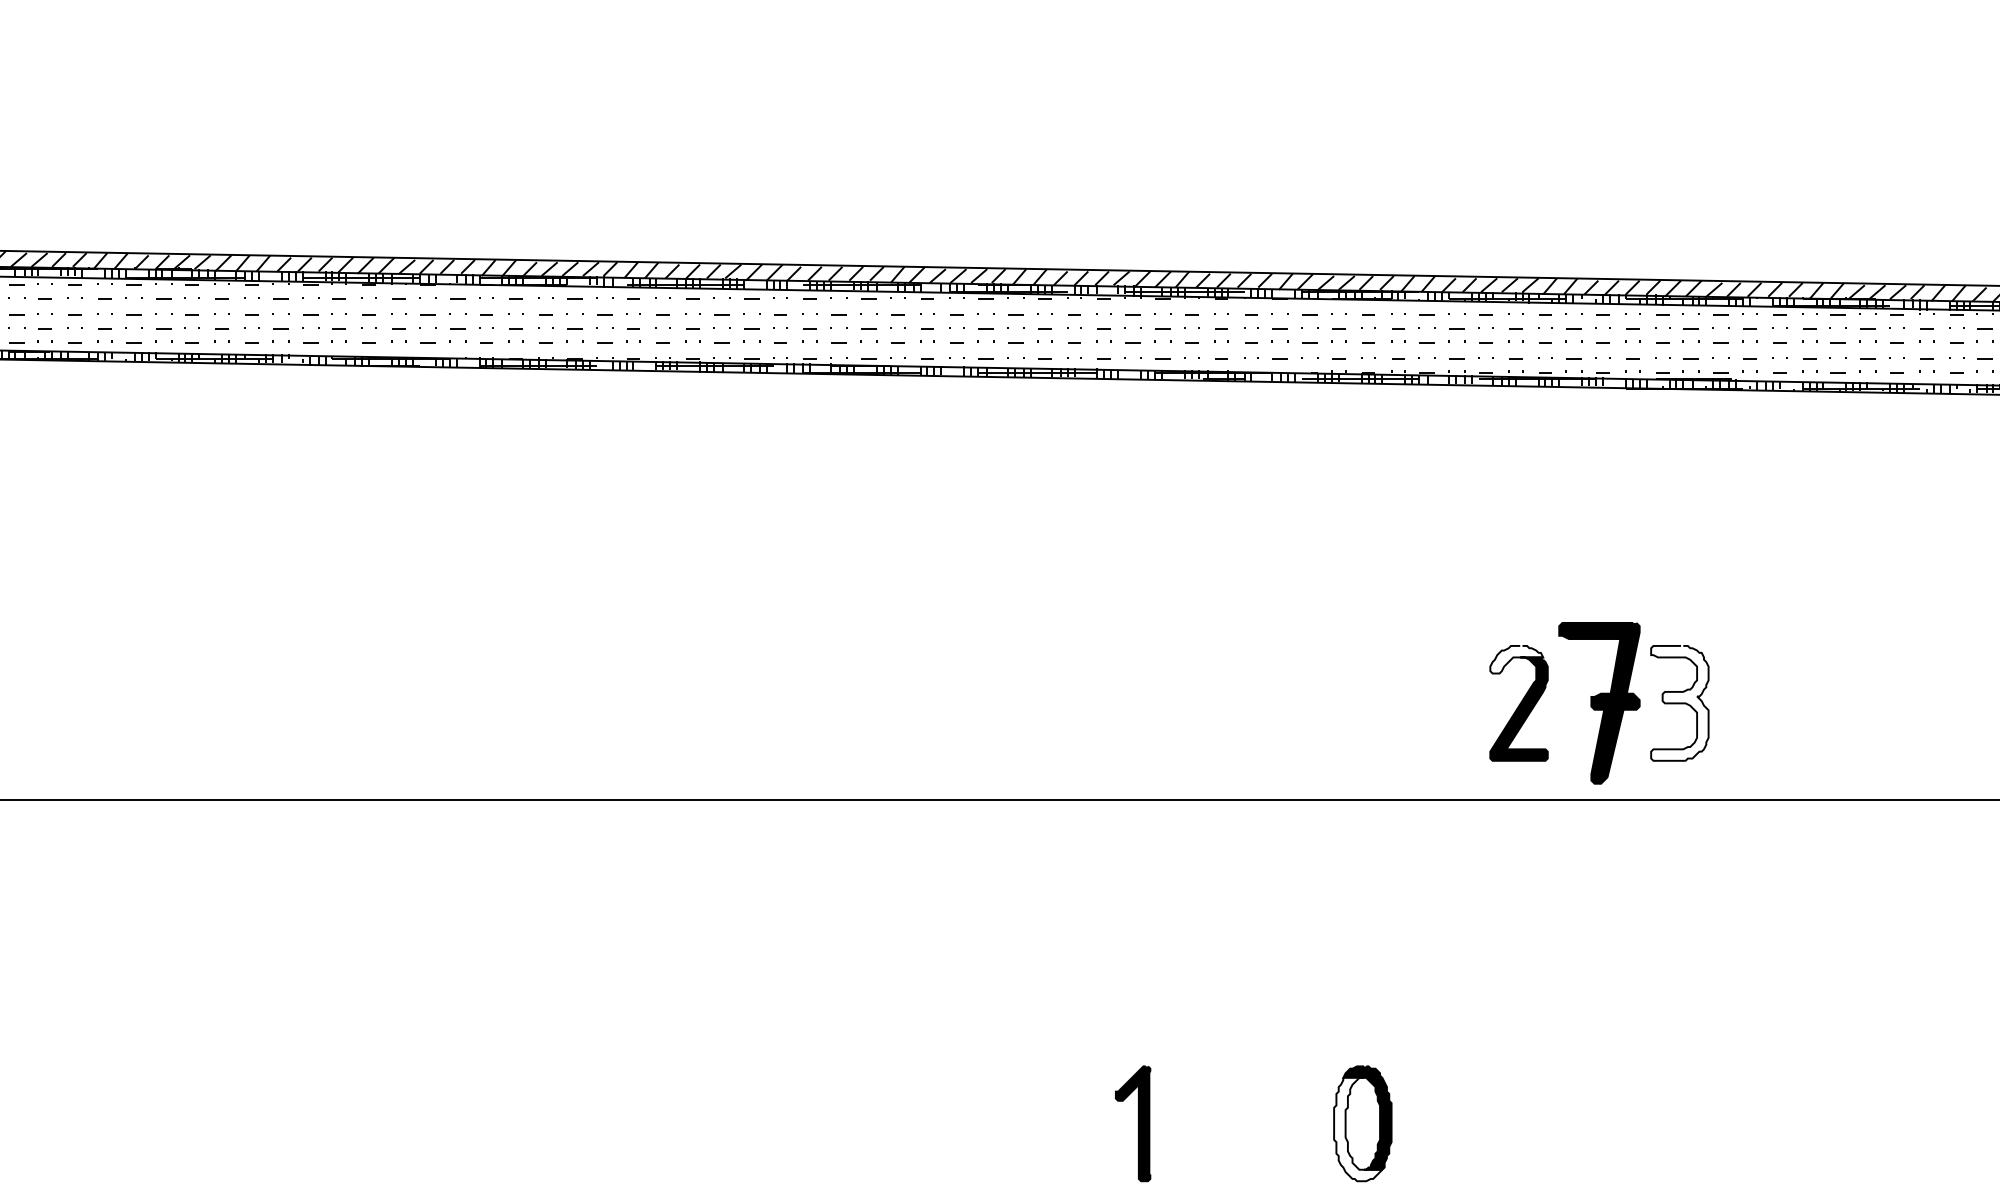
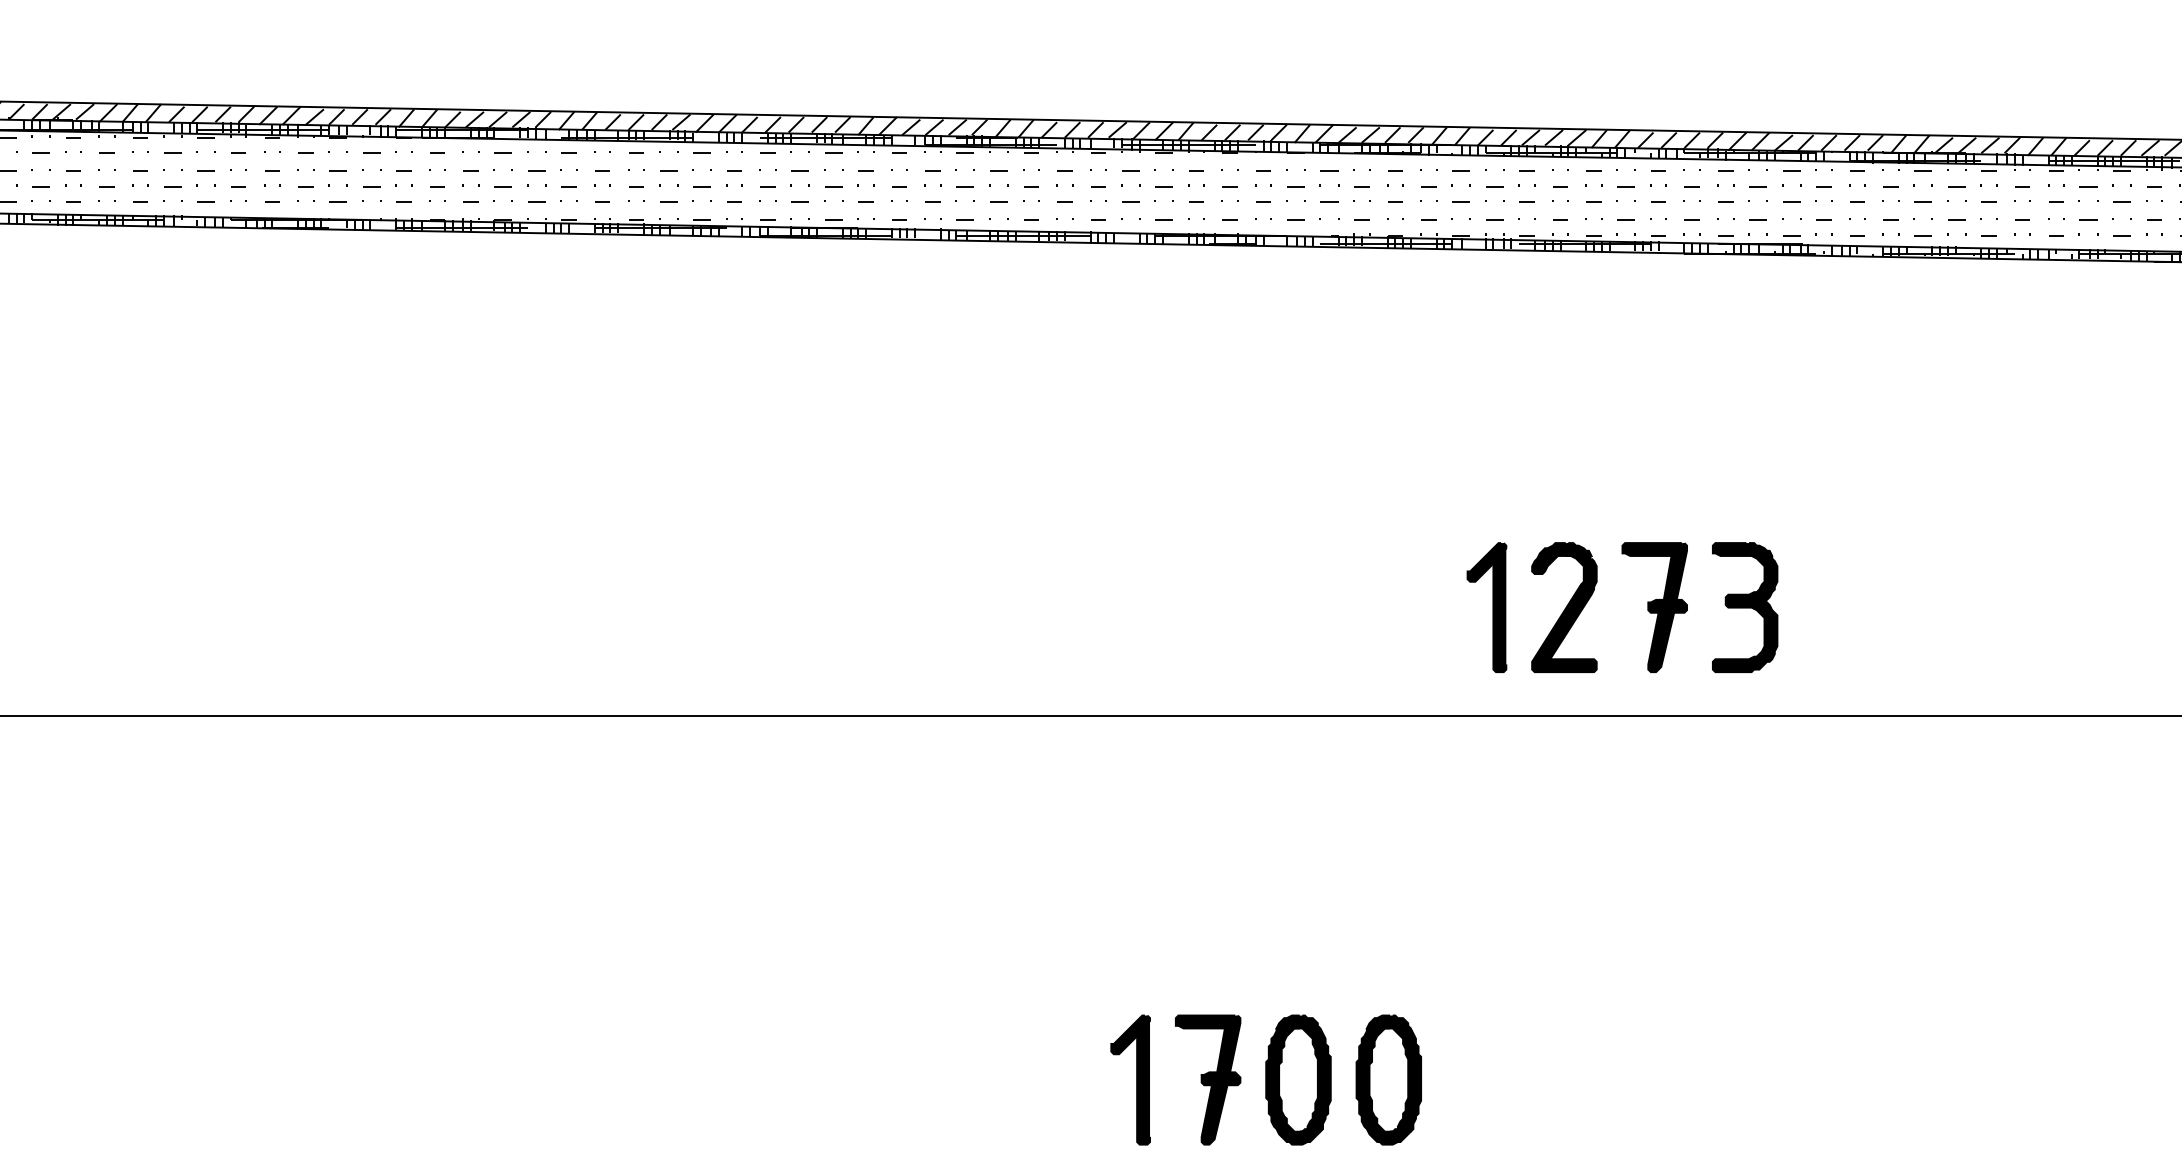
fill: (1516, 659) -> (1561, 558), added
fill: (1679, 702) -> (1744, 606), added
part: (1450, 703) -> (1487, 607), added
part: (1599, 703) -> (1654, 607), size x0.71
part: (1201, 1123) -> (1207, 1079), added
part: (1281, 1123) -> (1297, 1079), added
fill: (1358, 1129) -> (1383, 1086), added

